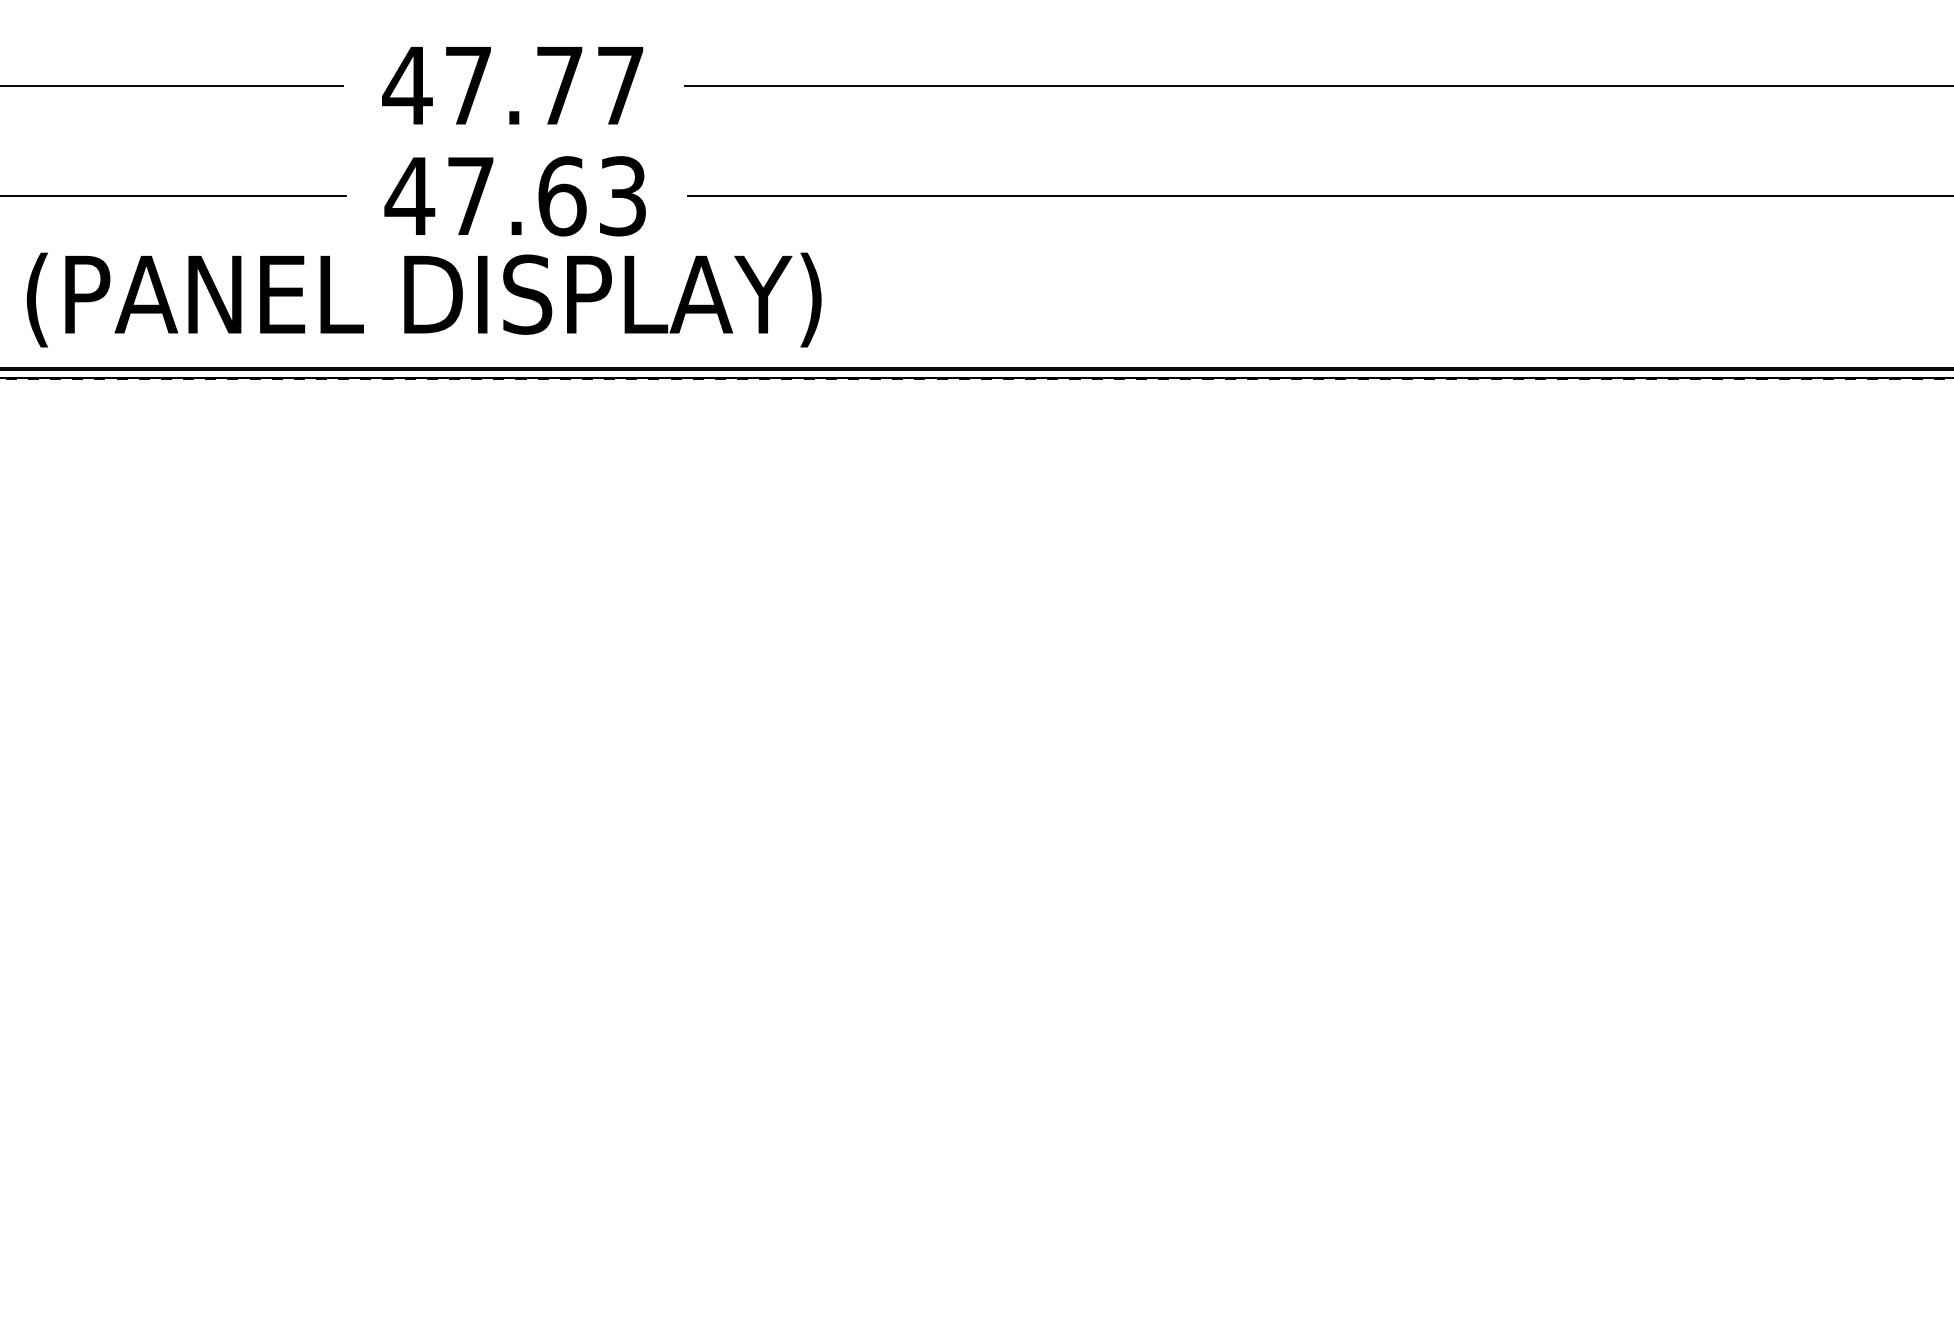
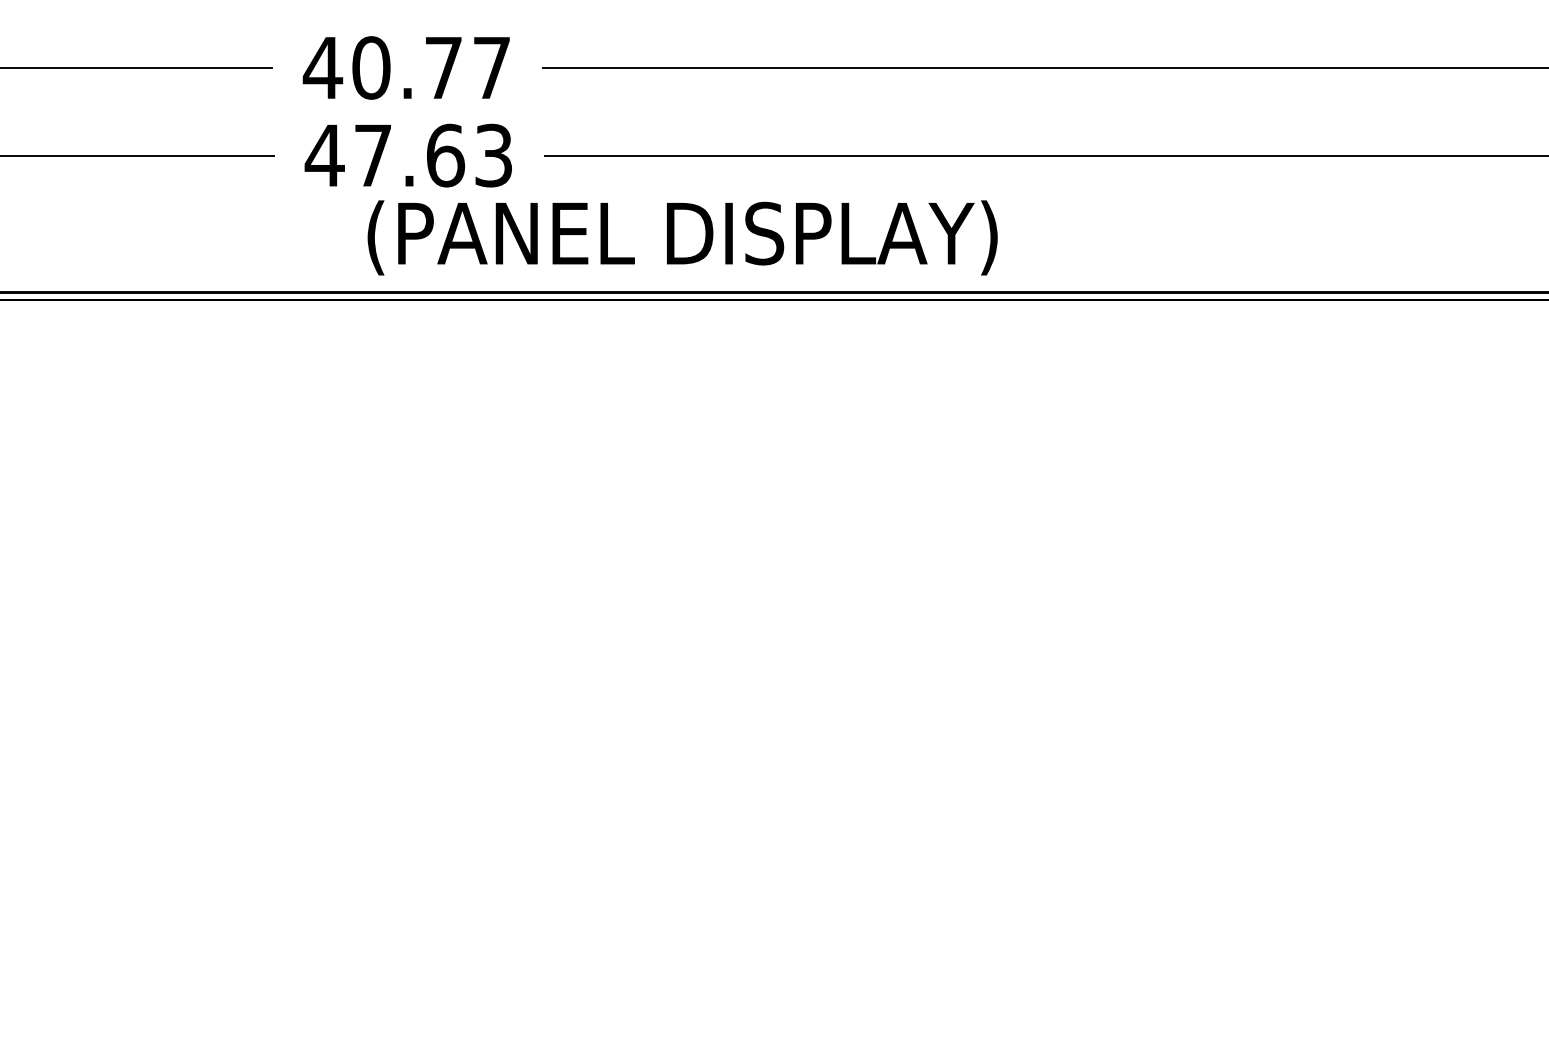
text: (468, 85) -> (371, 67), 47.77 -> 40.77
text: (423, 299) -> (682, 237), moved

